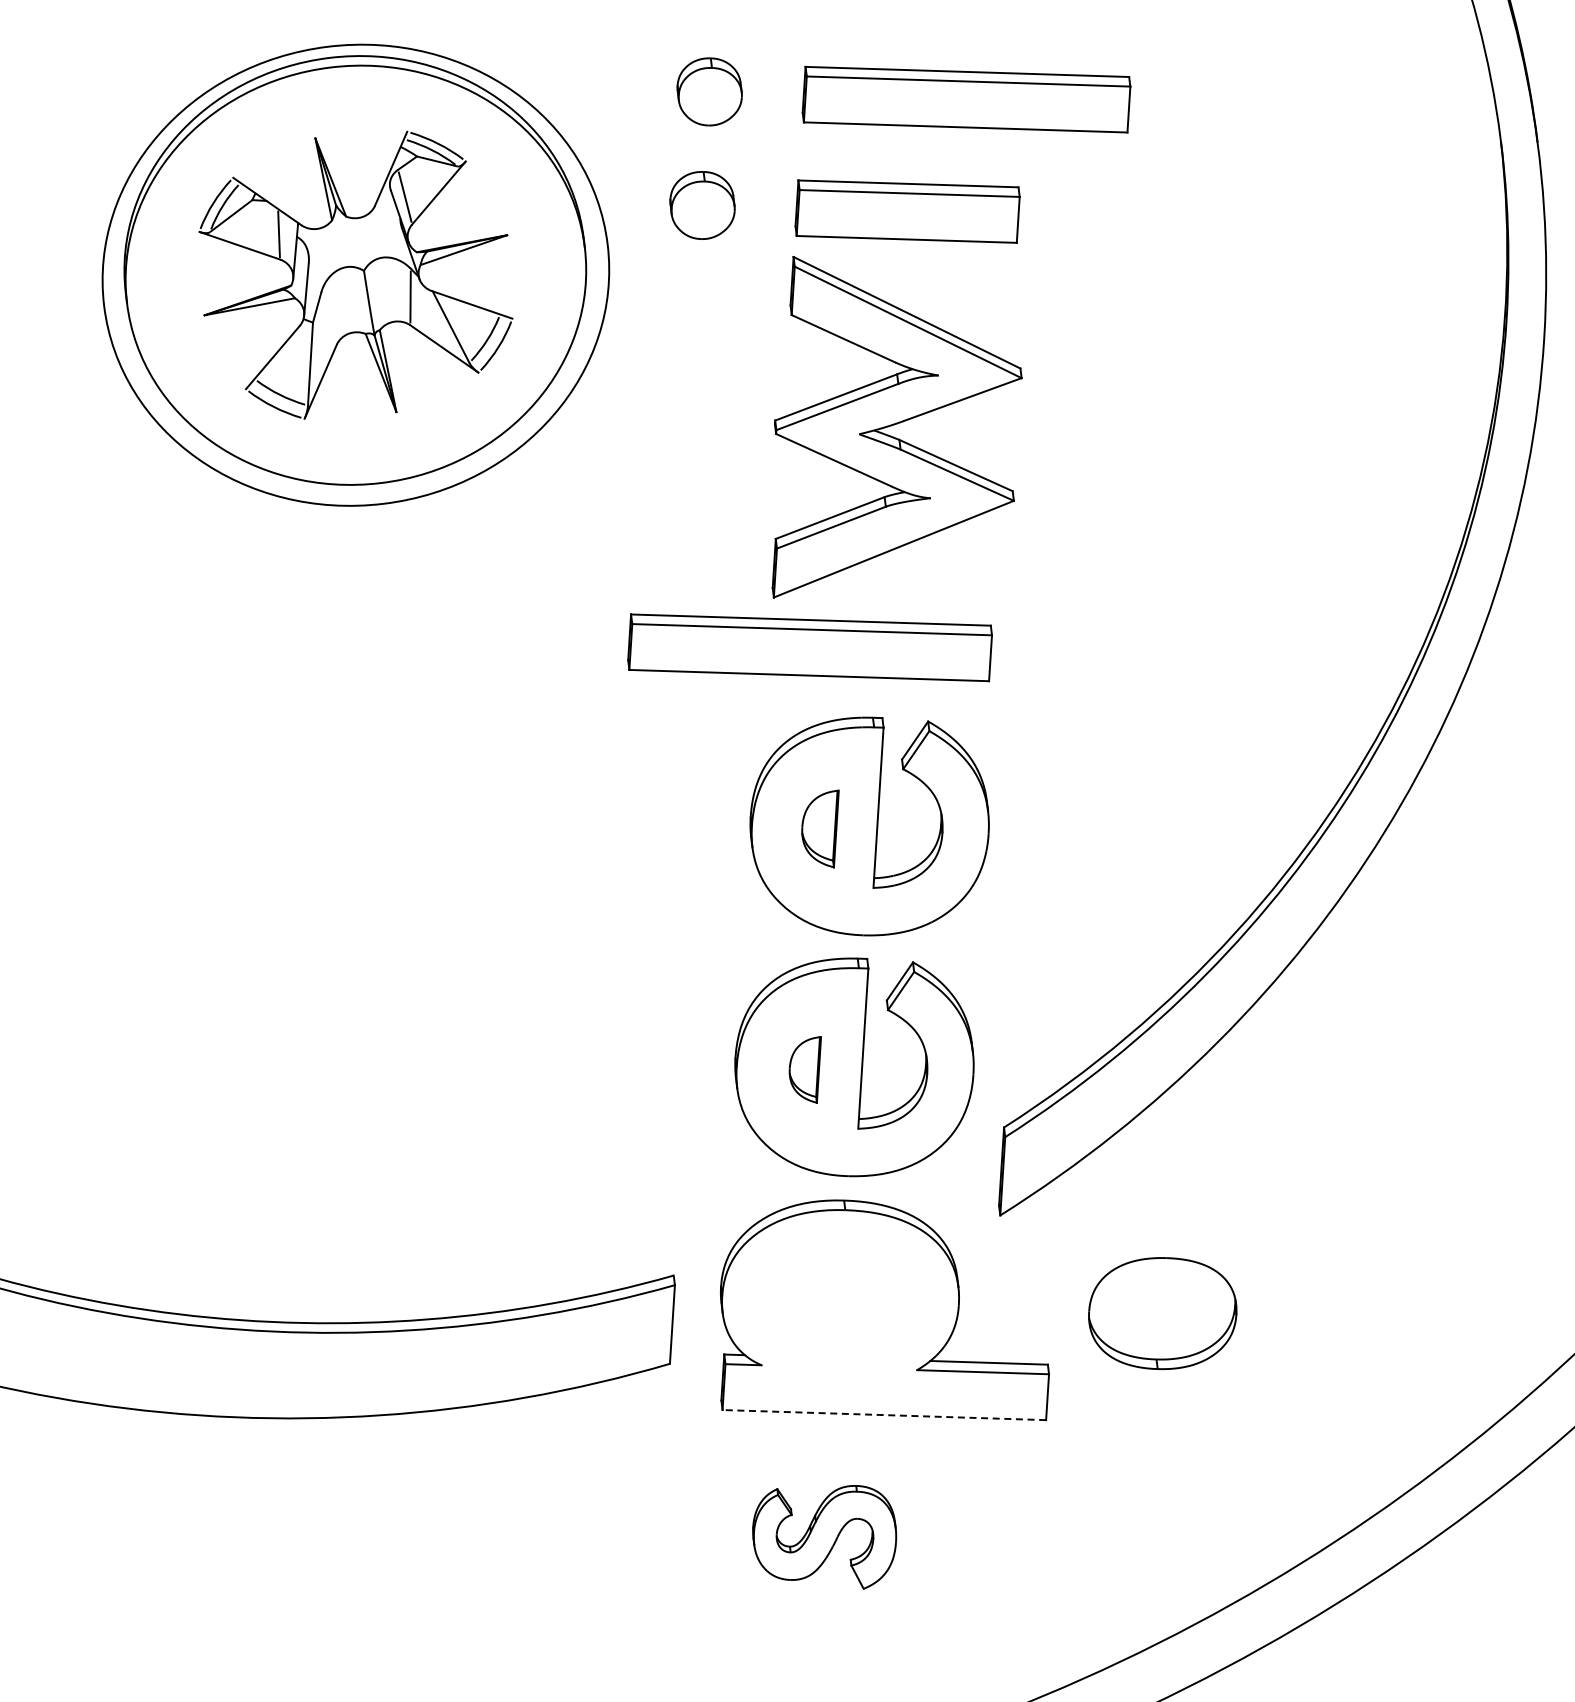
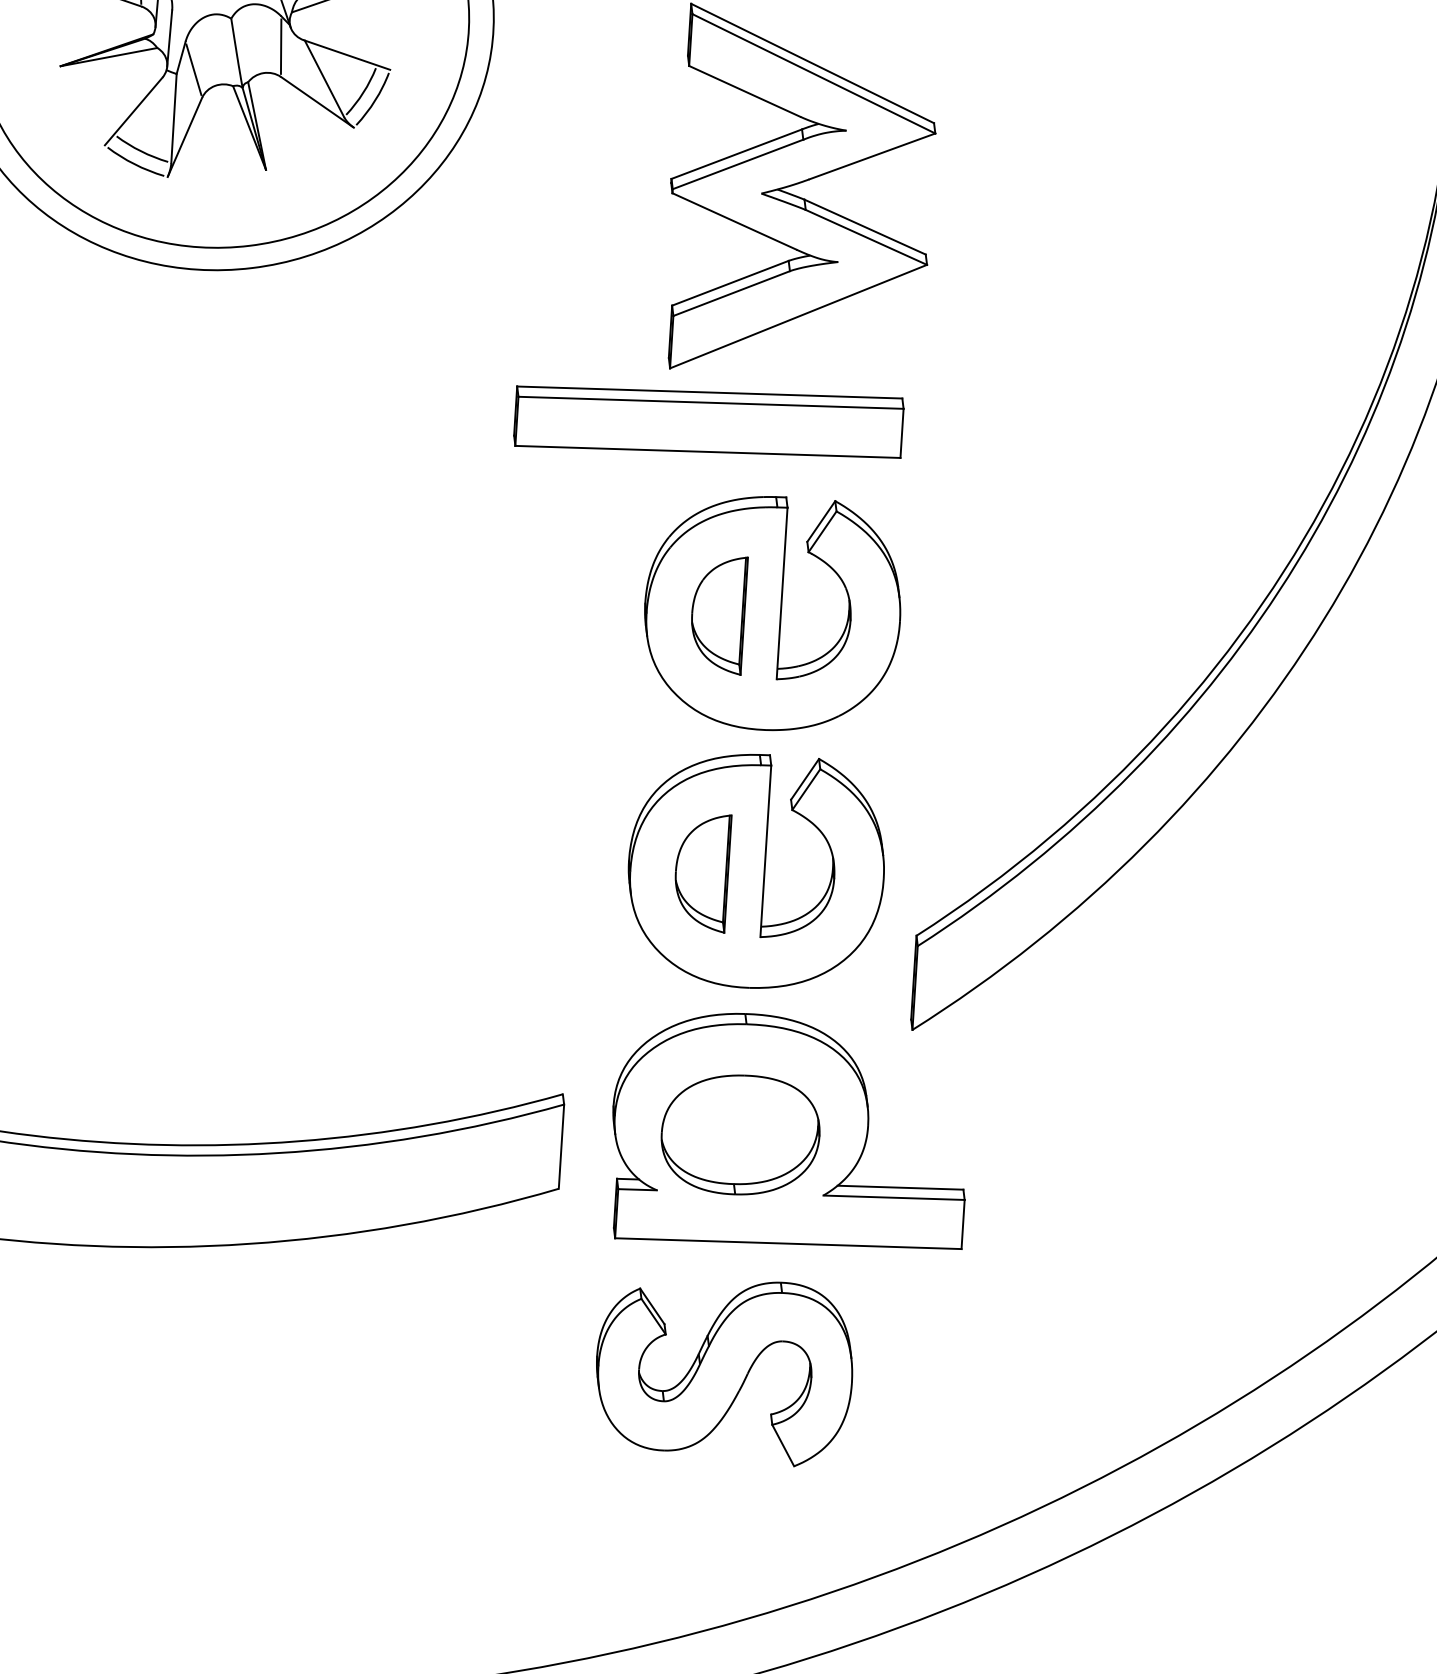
line: (329, 318) -> (194, 69), added
part: (820, 828) -> (719, 615), size x1.43
part: (805, 1069) -> (703, 873), size x1.67
part: (1162, 1313) -> (740, 1134), moved
line: (884, 1415) -> (788, 1244), dashed -> solid
part: (824, 1537) -> (724, 1374), size x1.67

